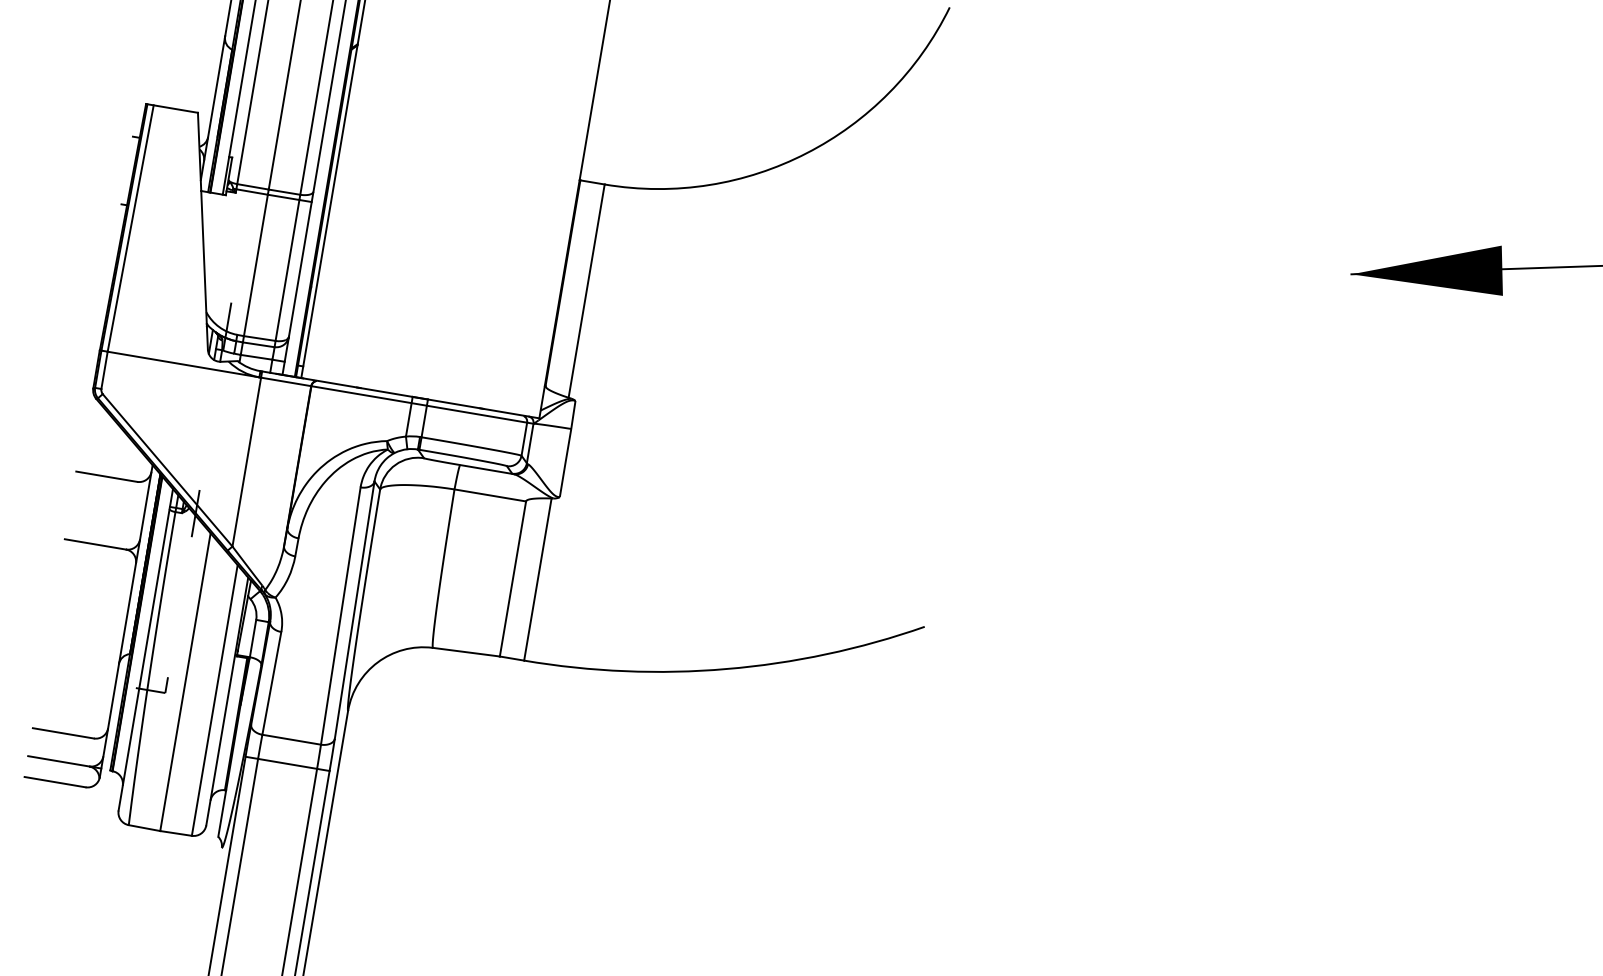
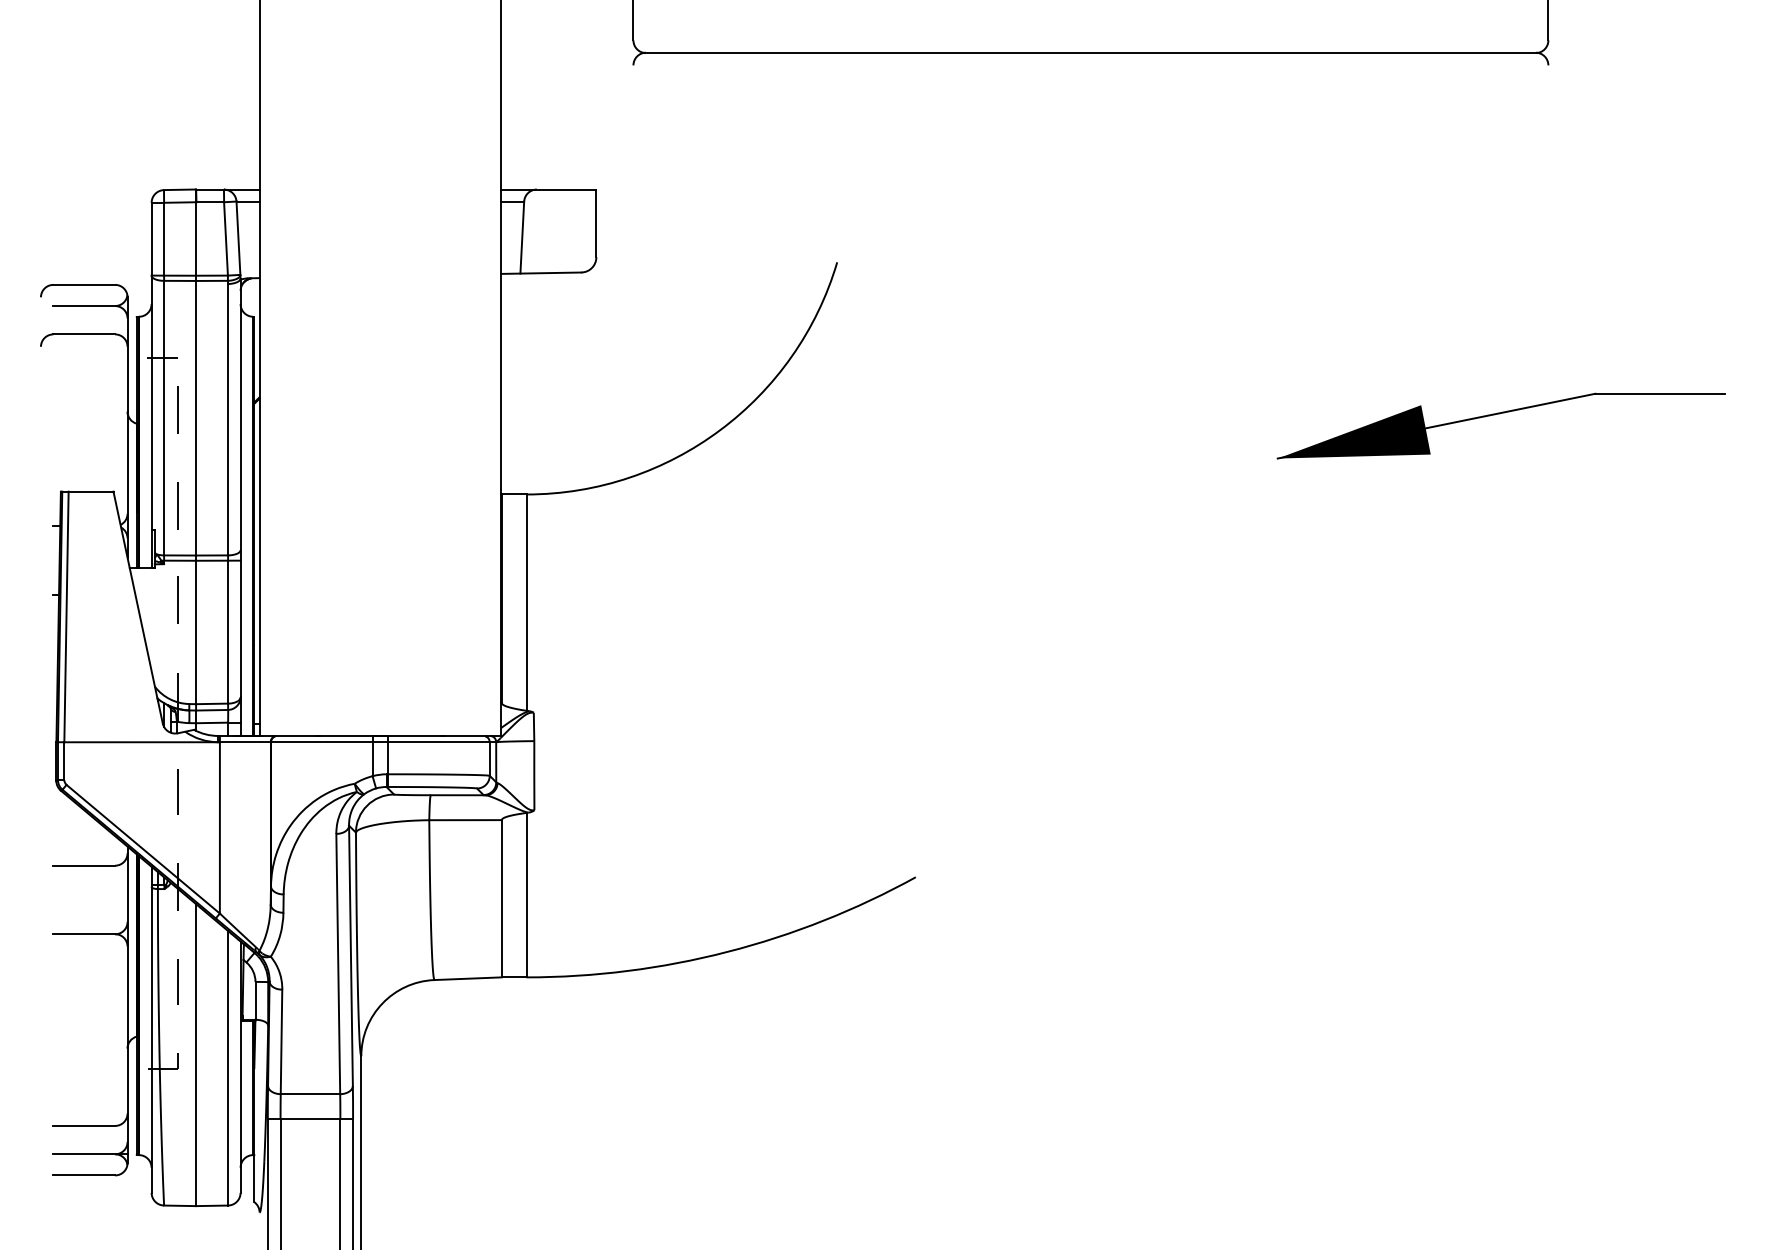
line: (275, 42) -> (178, 409), added
line: (259, 137) -> (178, 505), added
line: (243, 229) -> (177, 599), added
line: (211, 420) -> (178, 792), added
line: (180, 607) -> (178, 982), added

